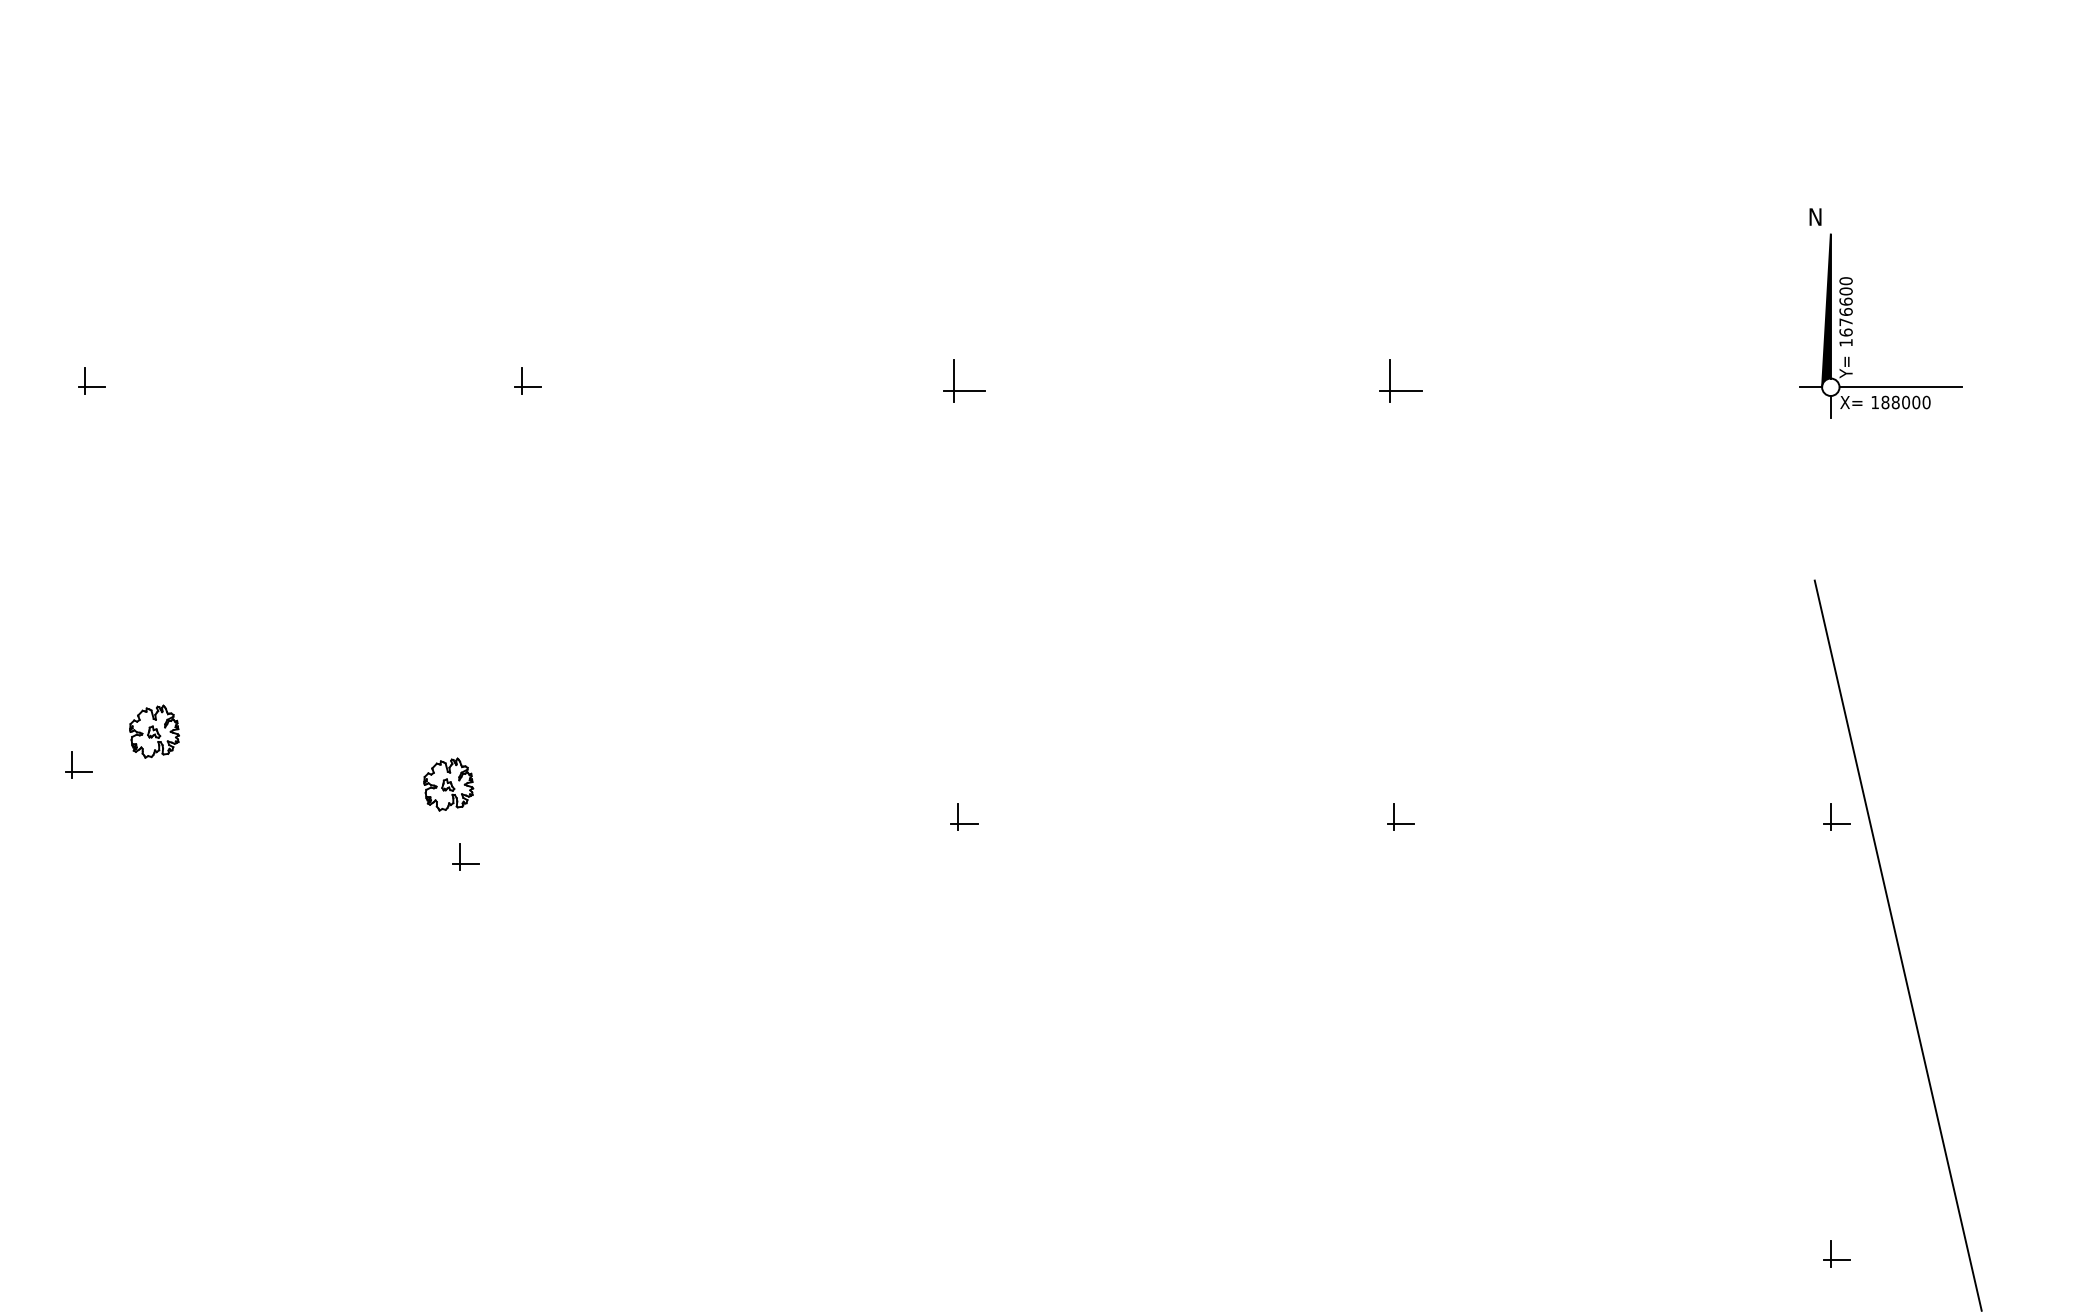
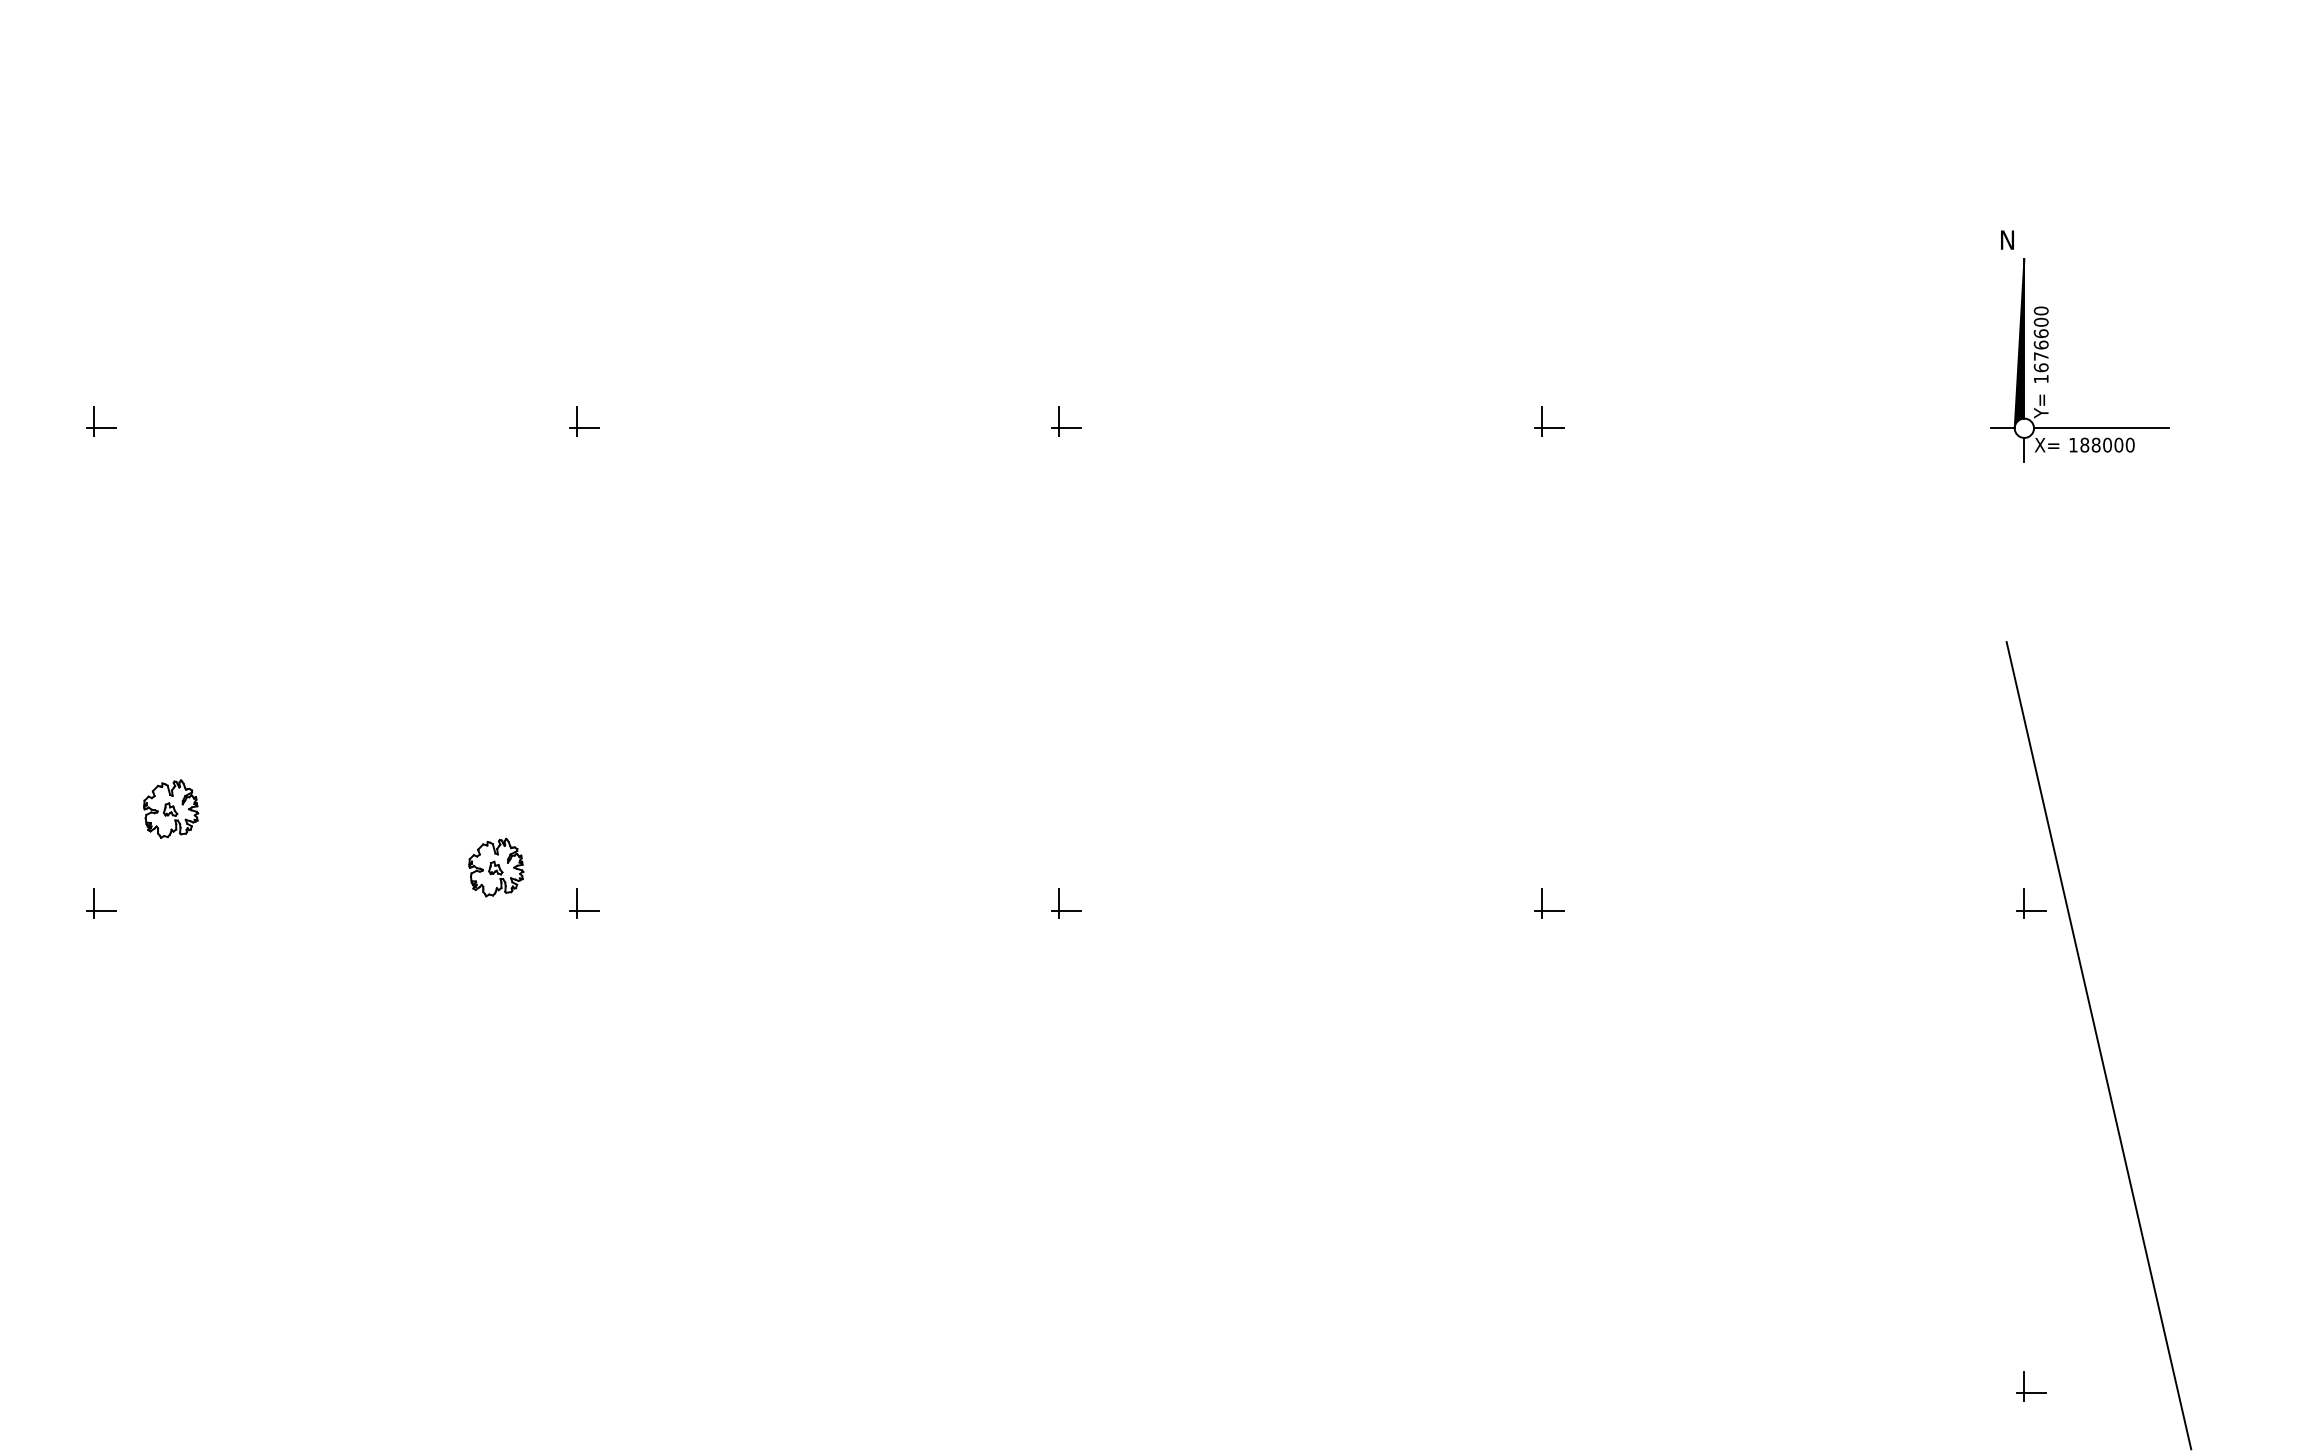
part: (964, 380) -> (1066, 420), size x0.62
part: (1400, 380) -> (1548, 420), size x0.62
part: (78, 764) -> (101, 902), moved
part: (465, 856) -> (583, 902), moved

